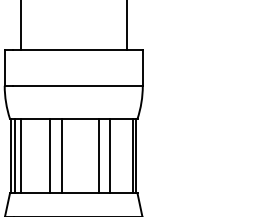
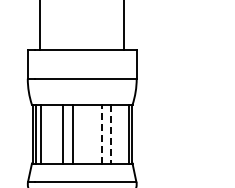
line: (98, 155) -> (101, 133), solid -> dashed
line: (109, 156) -> (110, 134), solid -> dashed

